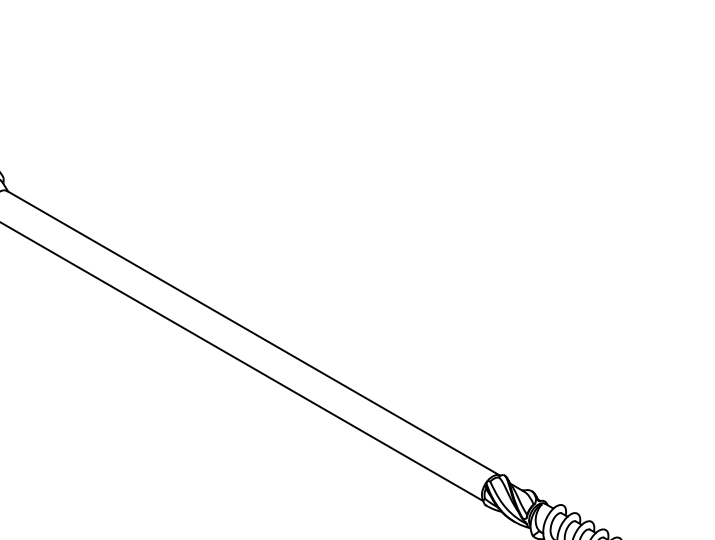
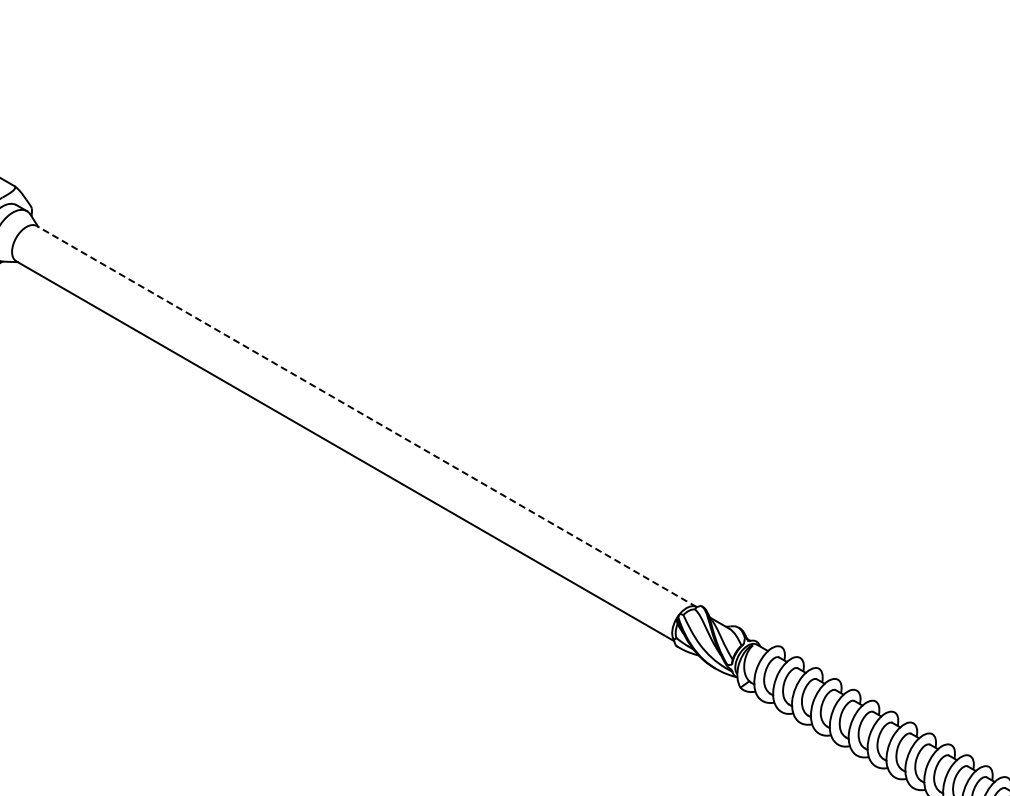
line: (253, 333) -> (366, 416), solid -> dashed

